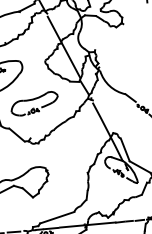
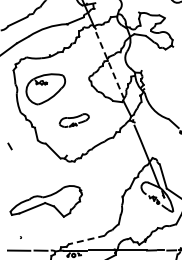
line: (63, 47) -> (109, 65), solid -> dashed
part: (34, 103) -> (74, 120), size x0.6
line: (56, 217) -> (86, 239), solid -> dashed

